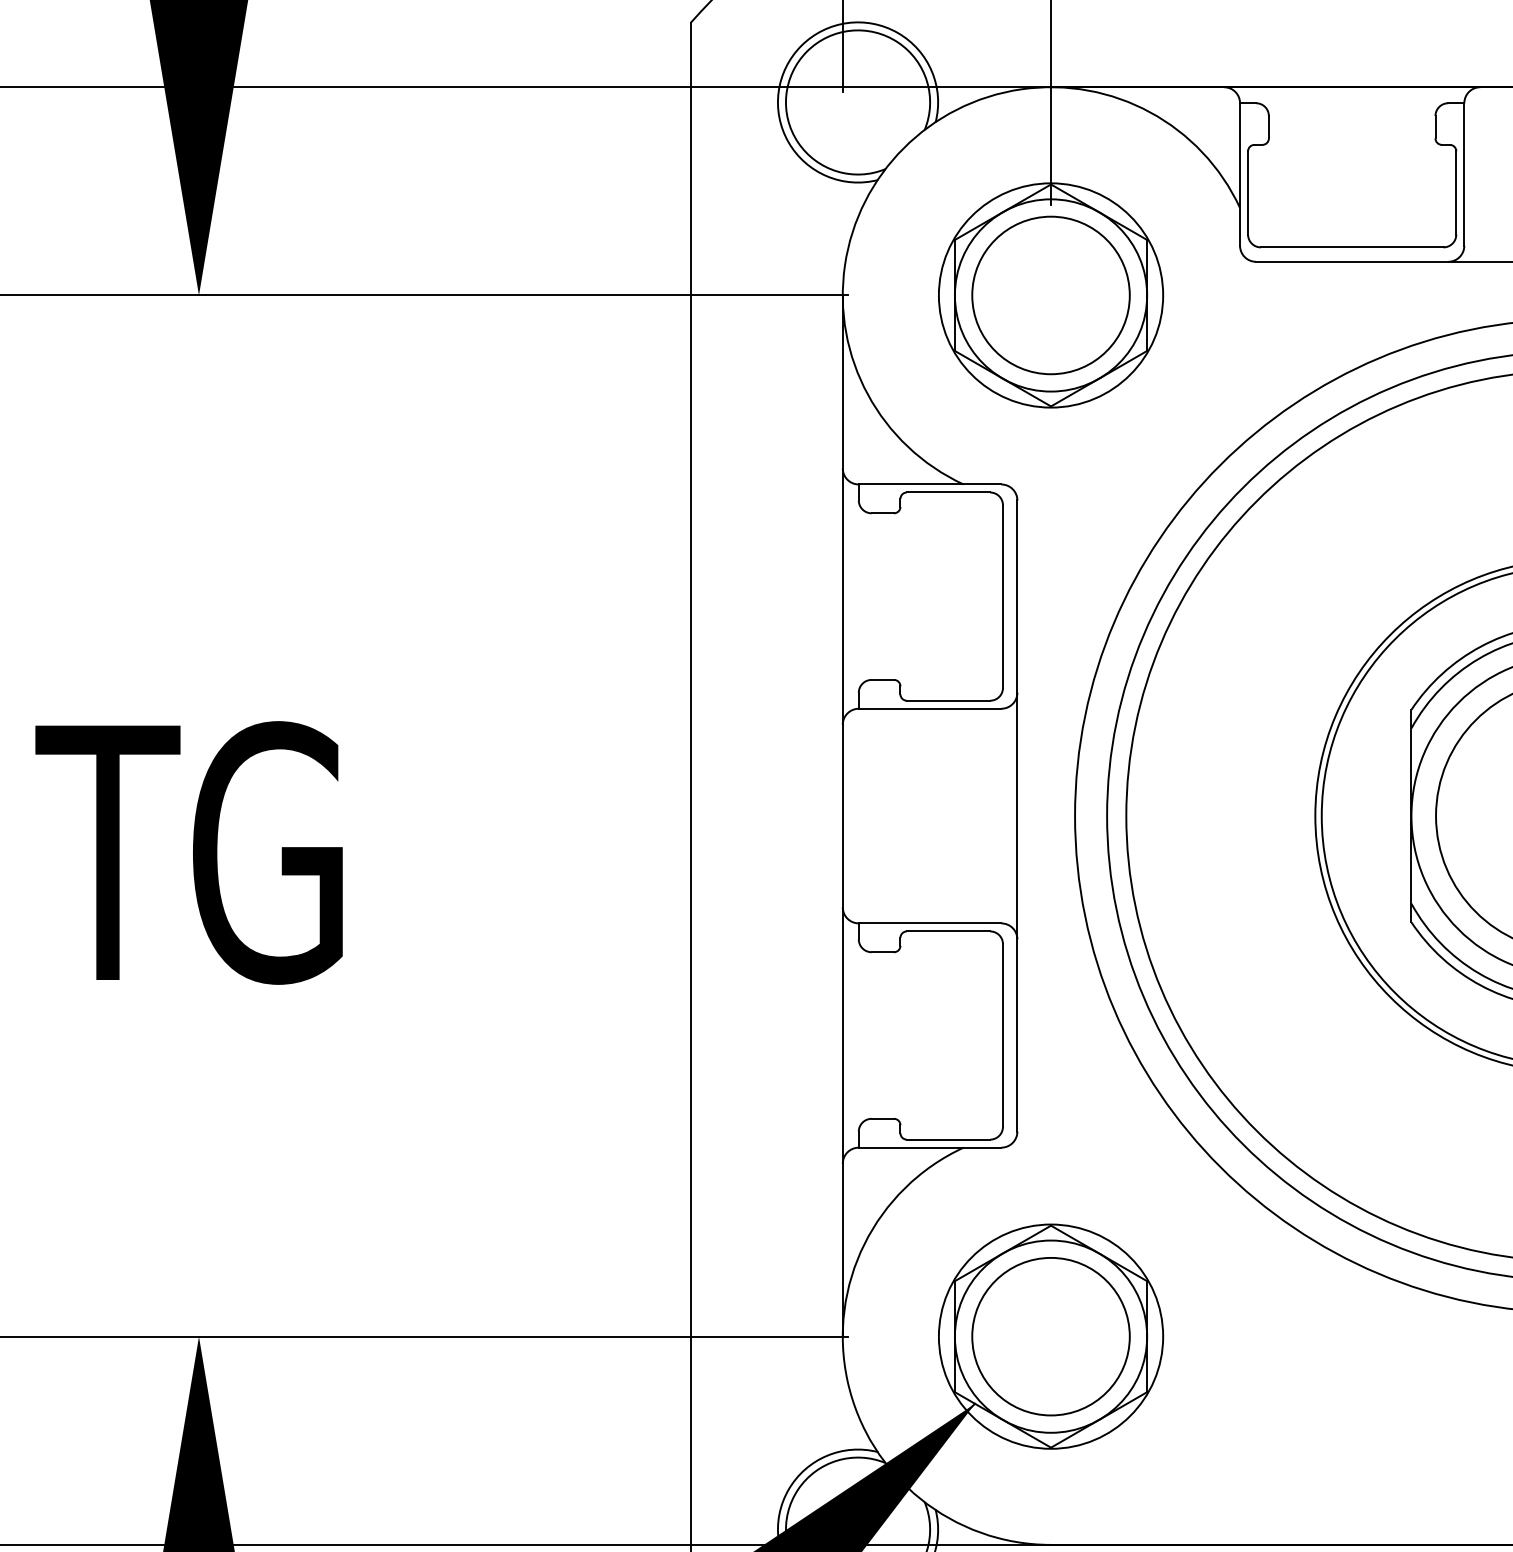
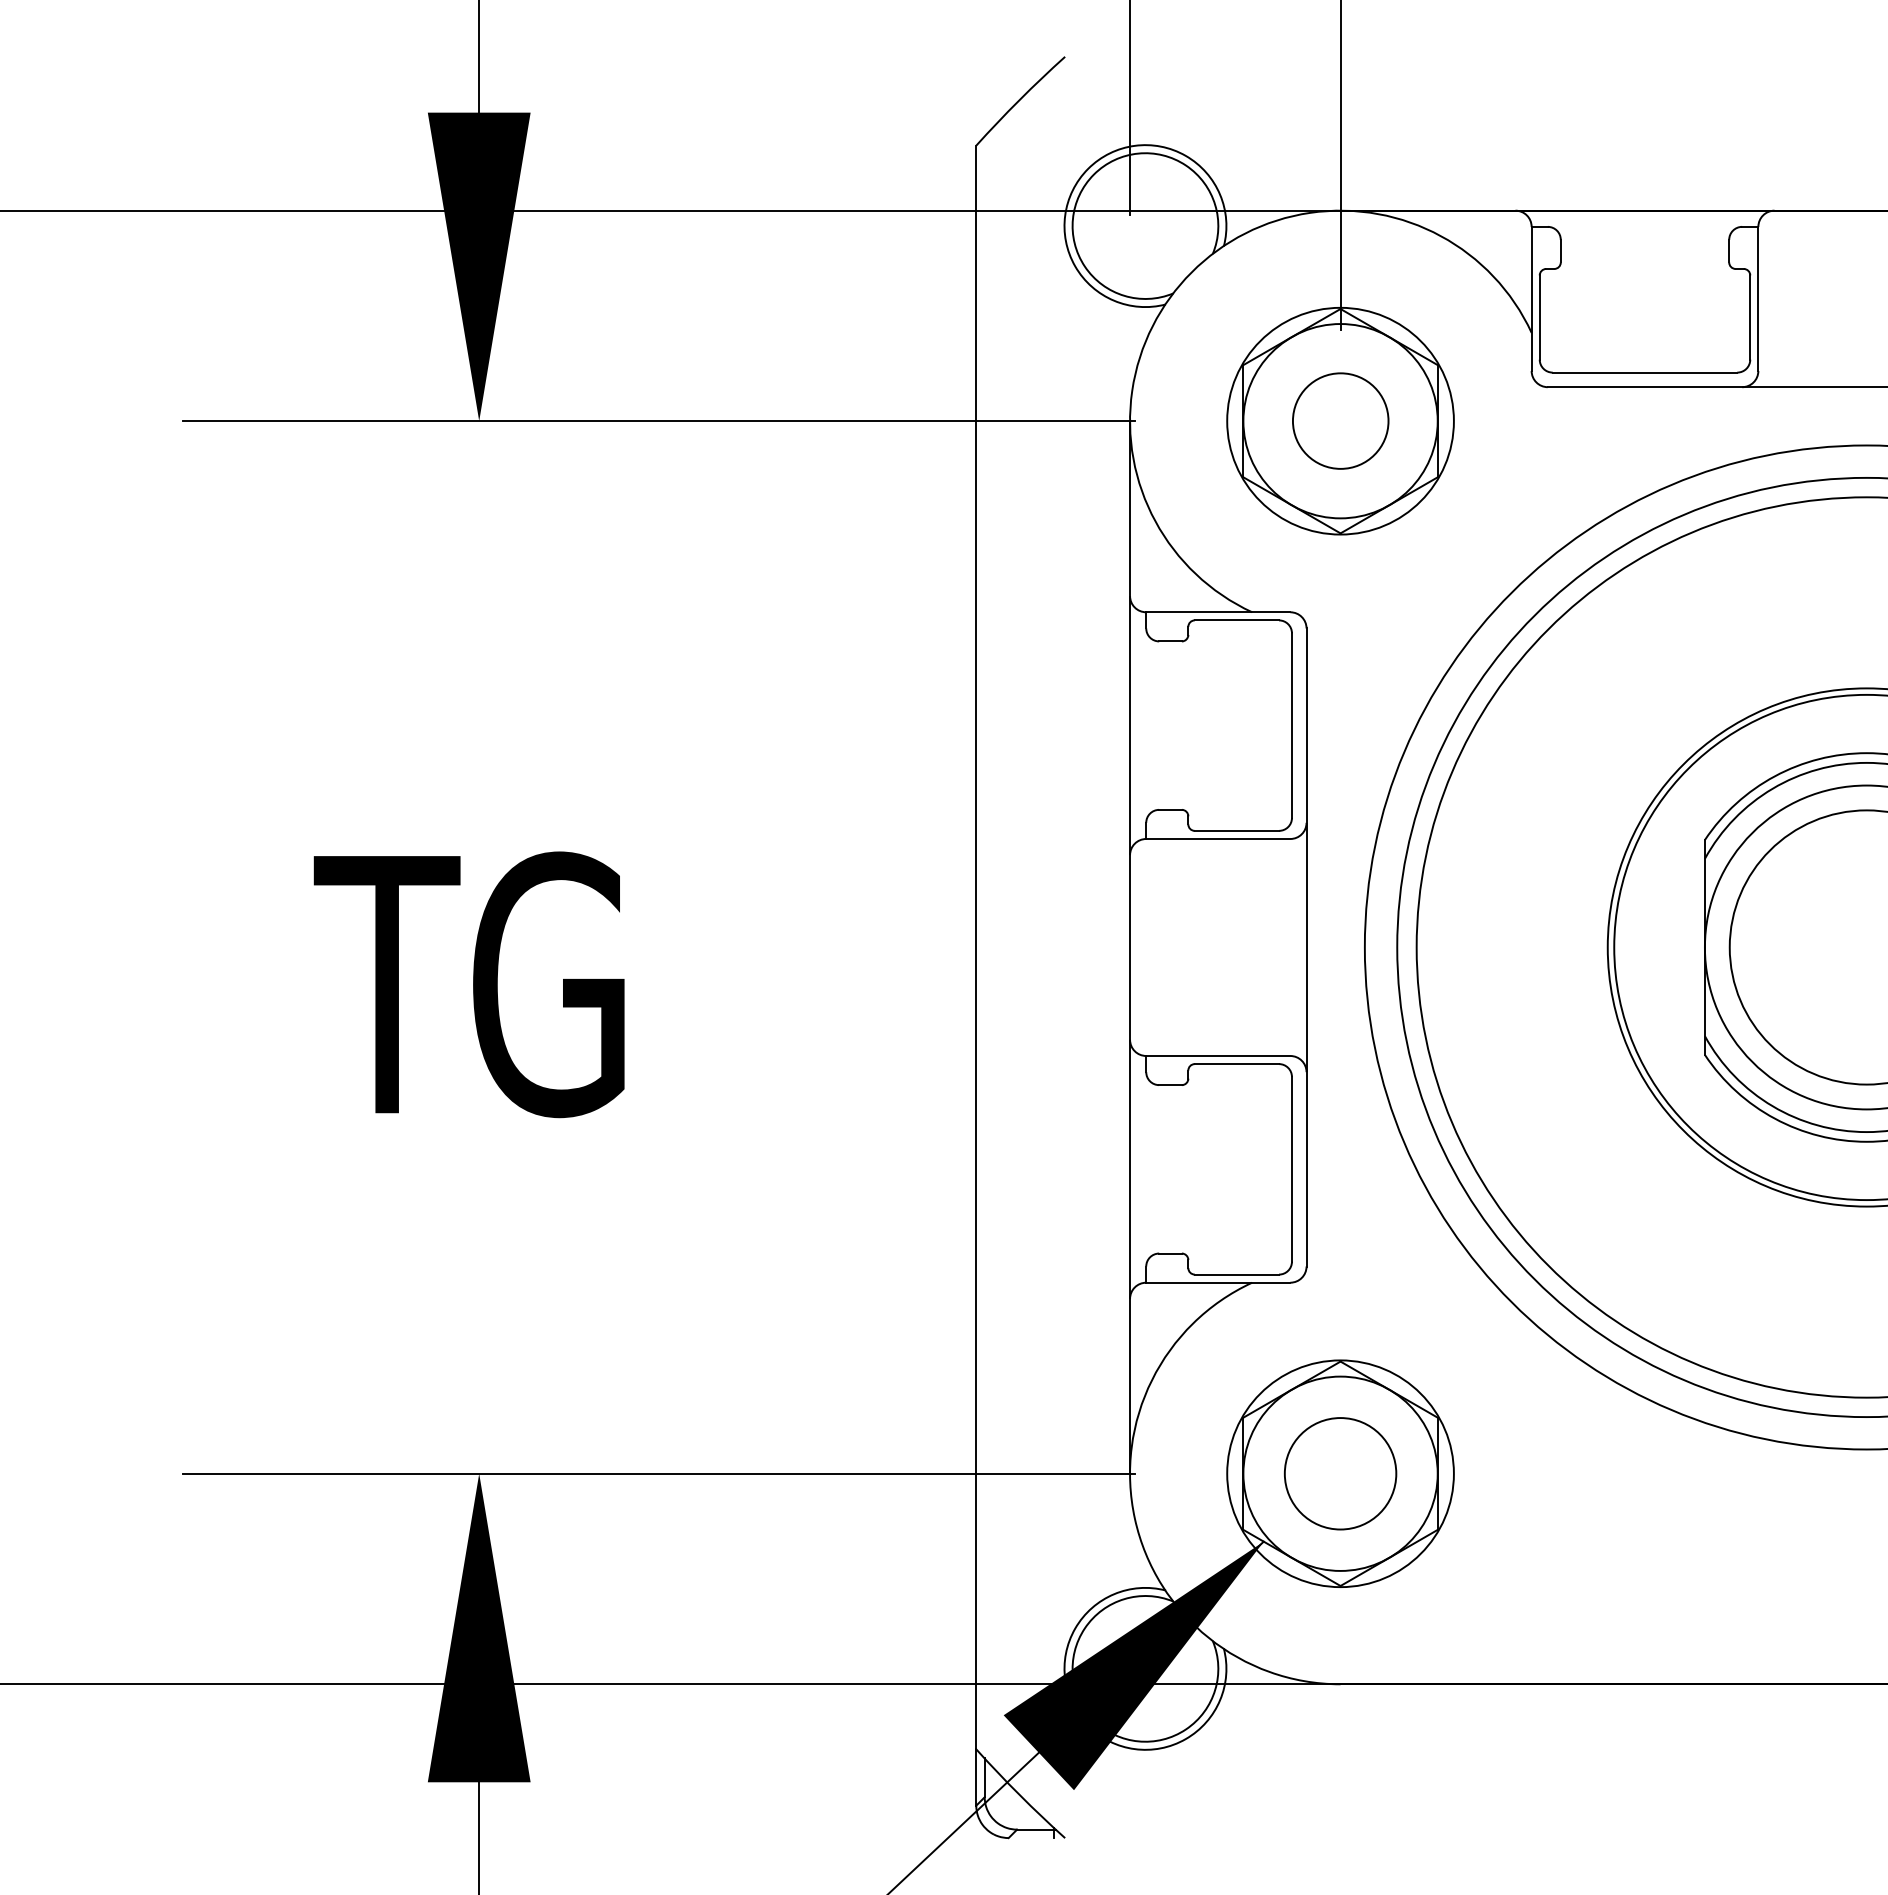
circle: (1050, 294) -> (1340, 420), size x0.6
circle: (1050, 1336) -> (1340, 1473), size x0.7

